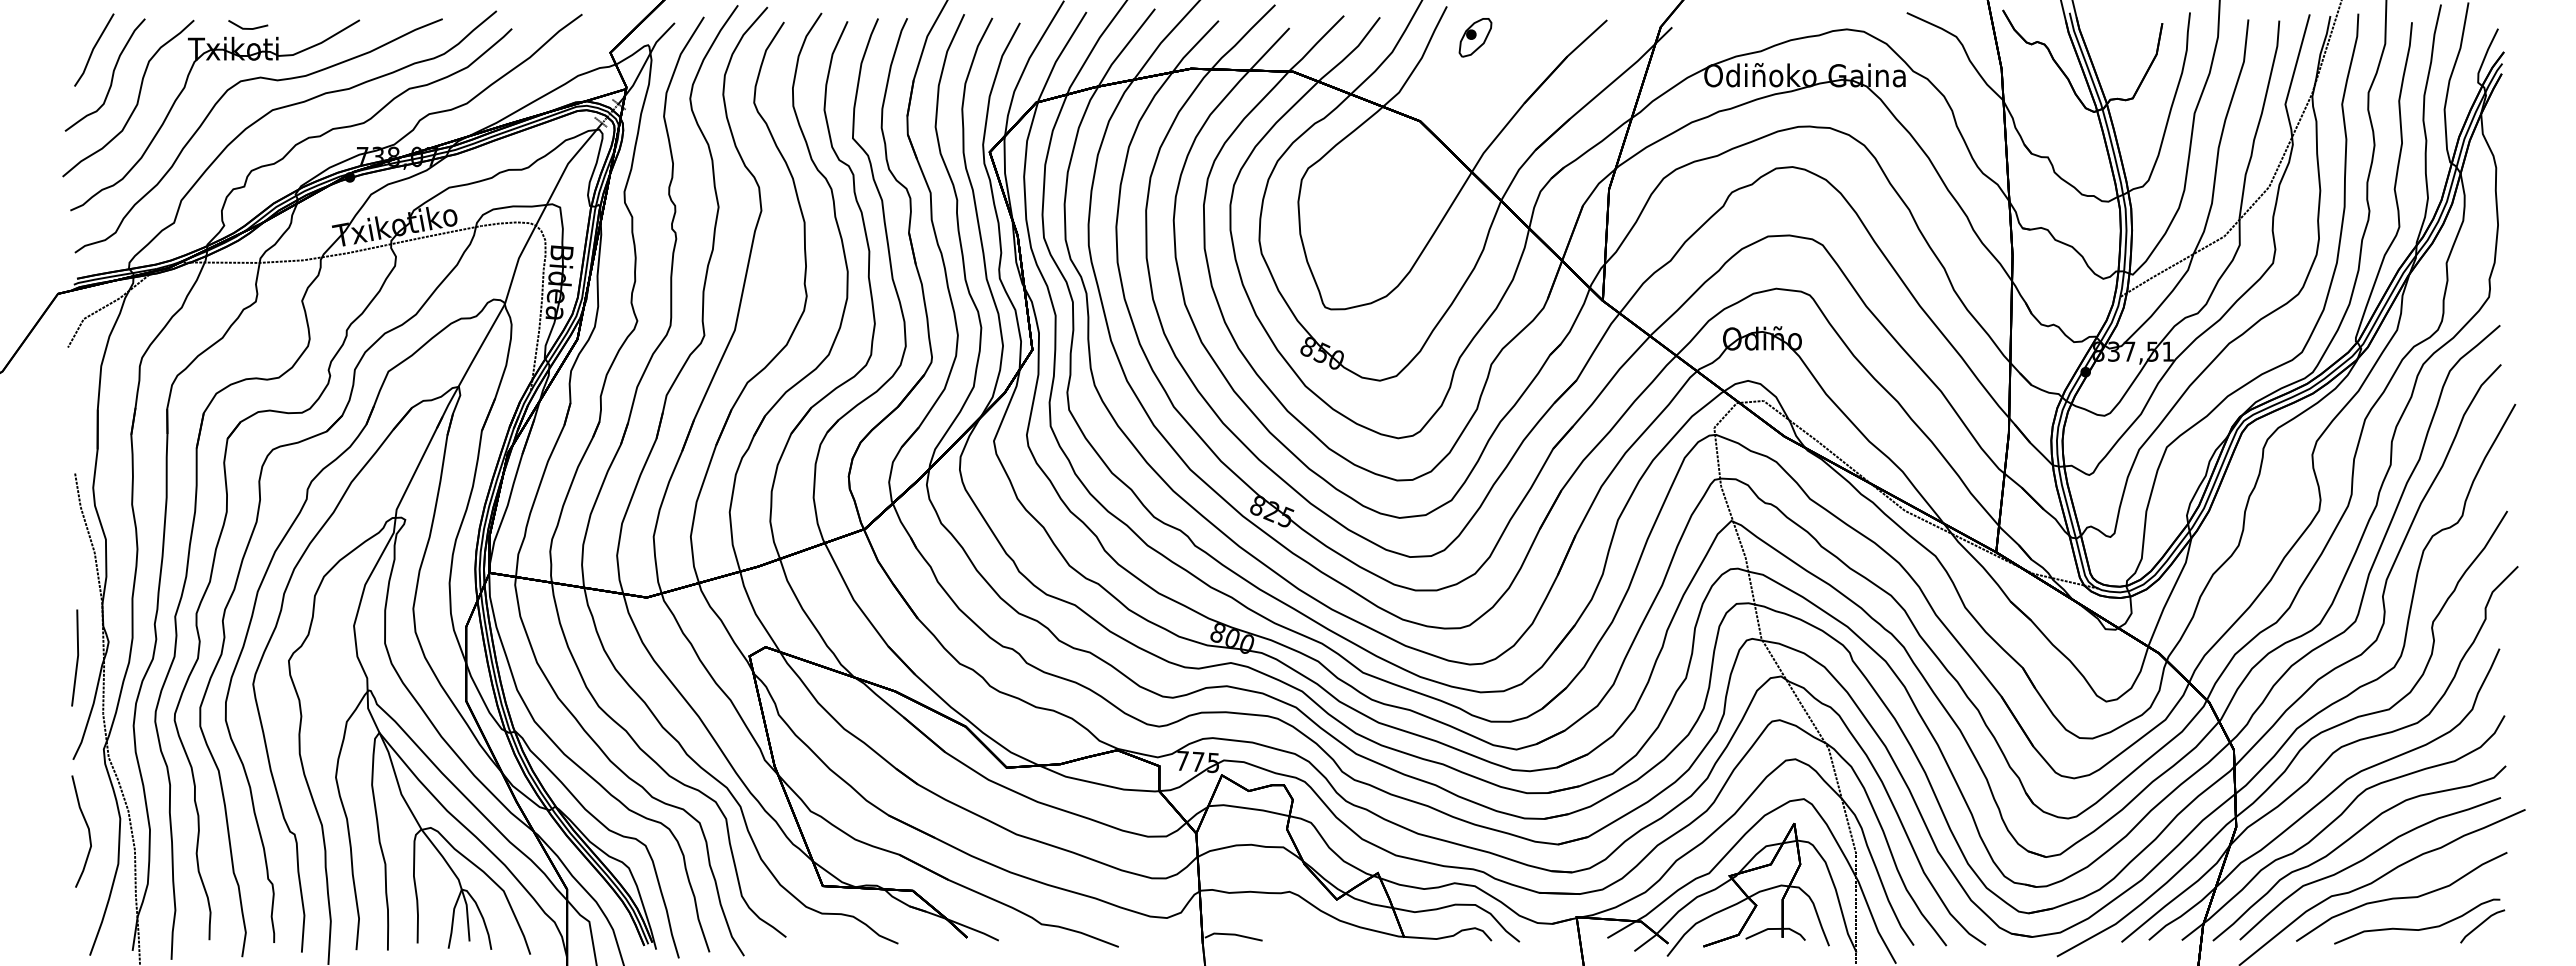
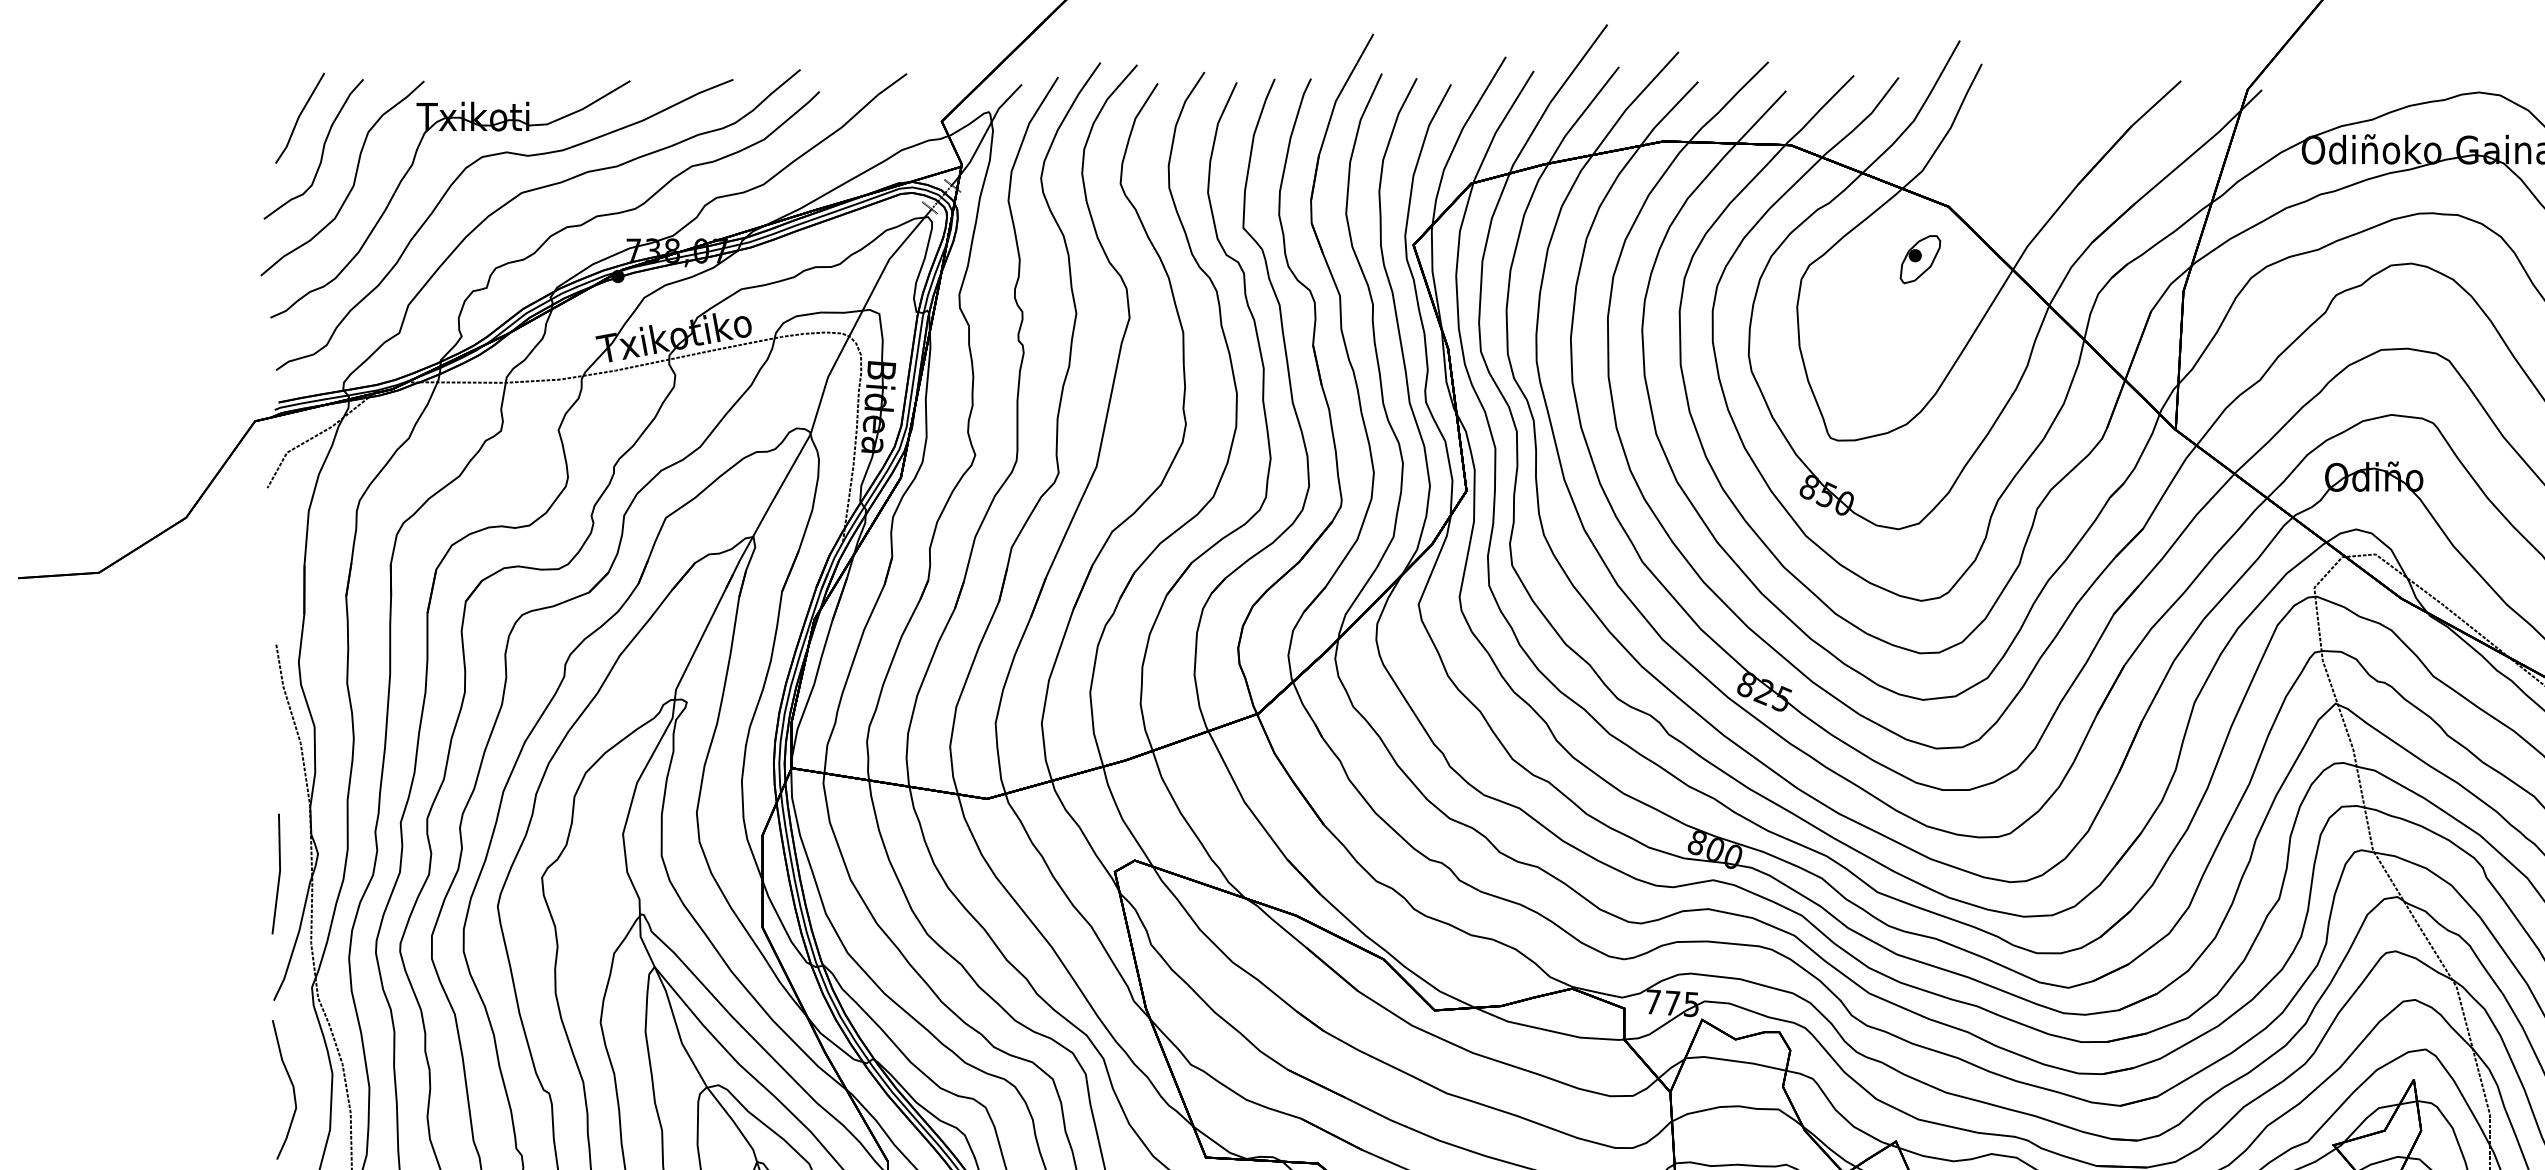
line: (248, 28) -> (491, 91), removed
part: (1475, 37) -> (1920, 259), moved

